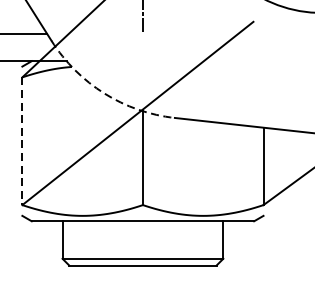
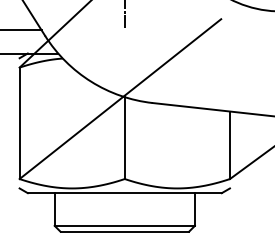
arc: (104, 93) -> (91, 81), dashed -> solid
line: (22, 141) -> (19, 123), dashed -> solid

